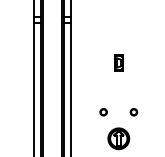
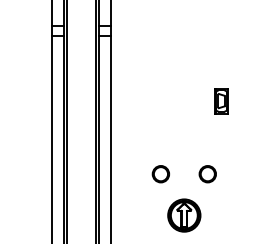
part: (118, 62) -> (221, 100), moved
part: (103, 112) -> (160, 174), size x1.6
part: (133, 112) -> (207, 174), size x1.6

